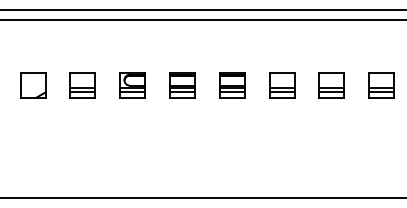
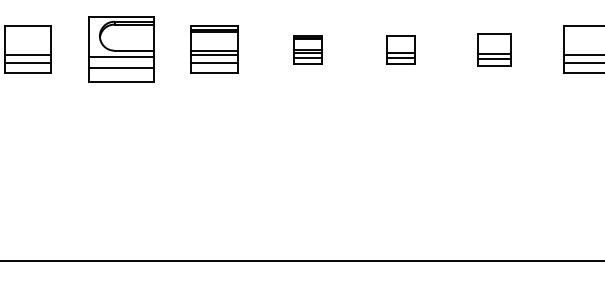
part: (132, 85) -> (120, 50), size x1.4
part: (232, 85) -> (308, 50), size x0.6
part: (282, 85) -> (401, 50), size x0.6
part: (331, 85) -> (493, 50), size x0.7

